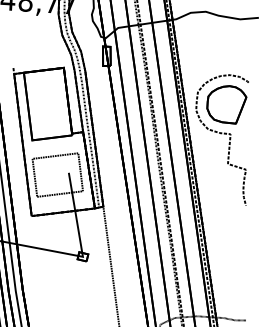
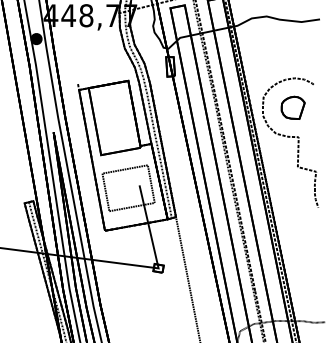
part: (227, 104) -> (293, 107), size x0.6

